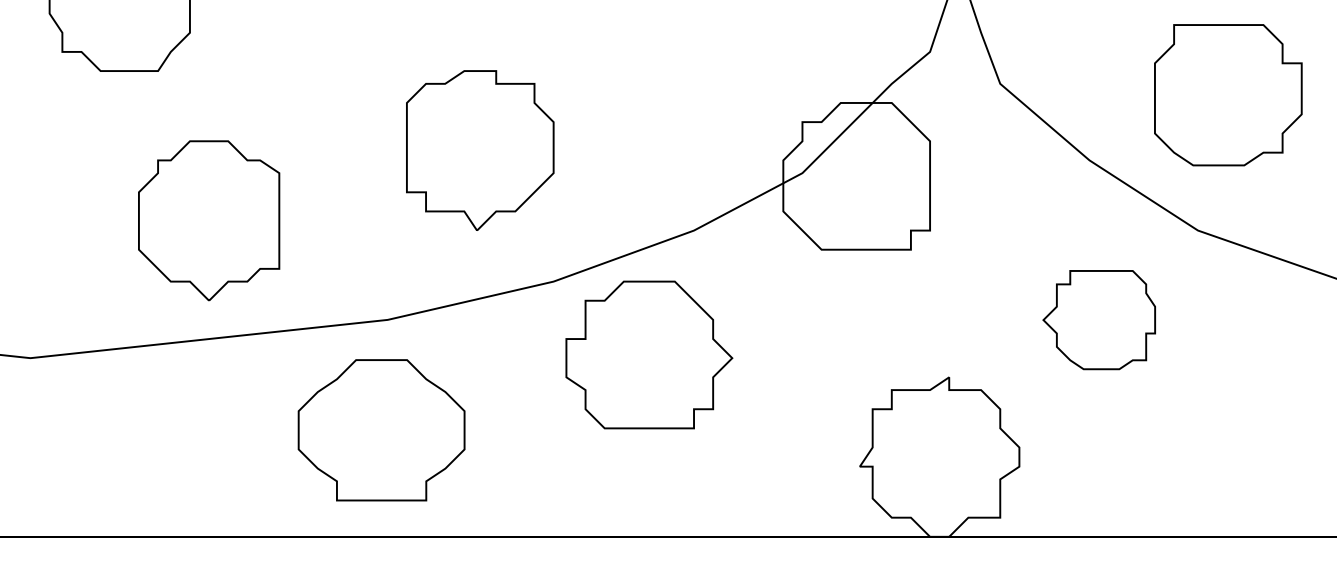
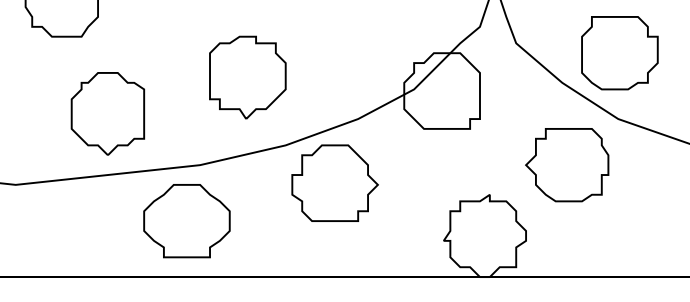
part: (1227, 95) -> (619, 53), moved
part: (1099, 320) -> (567, 165), size x1.43
part: (380, 431) -> (186, 221), moved

